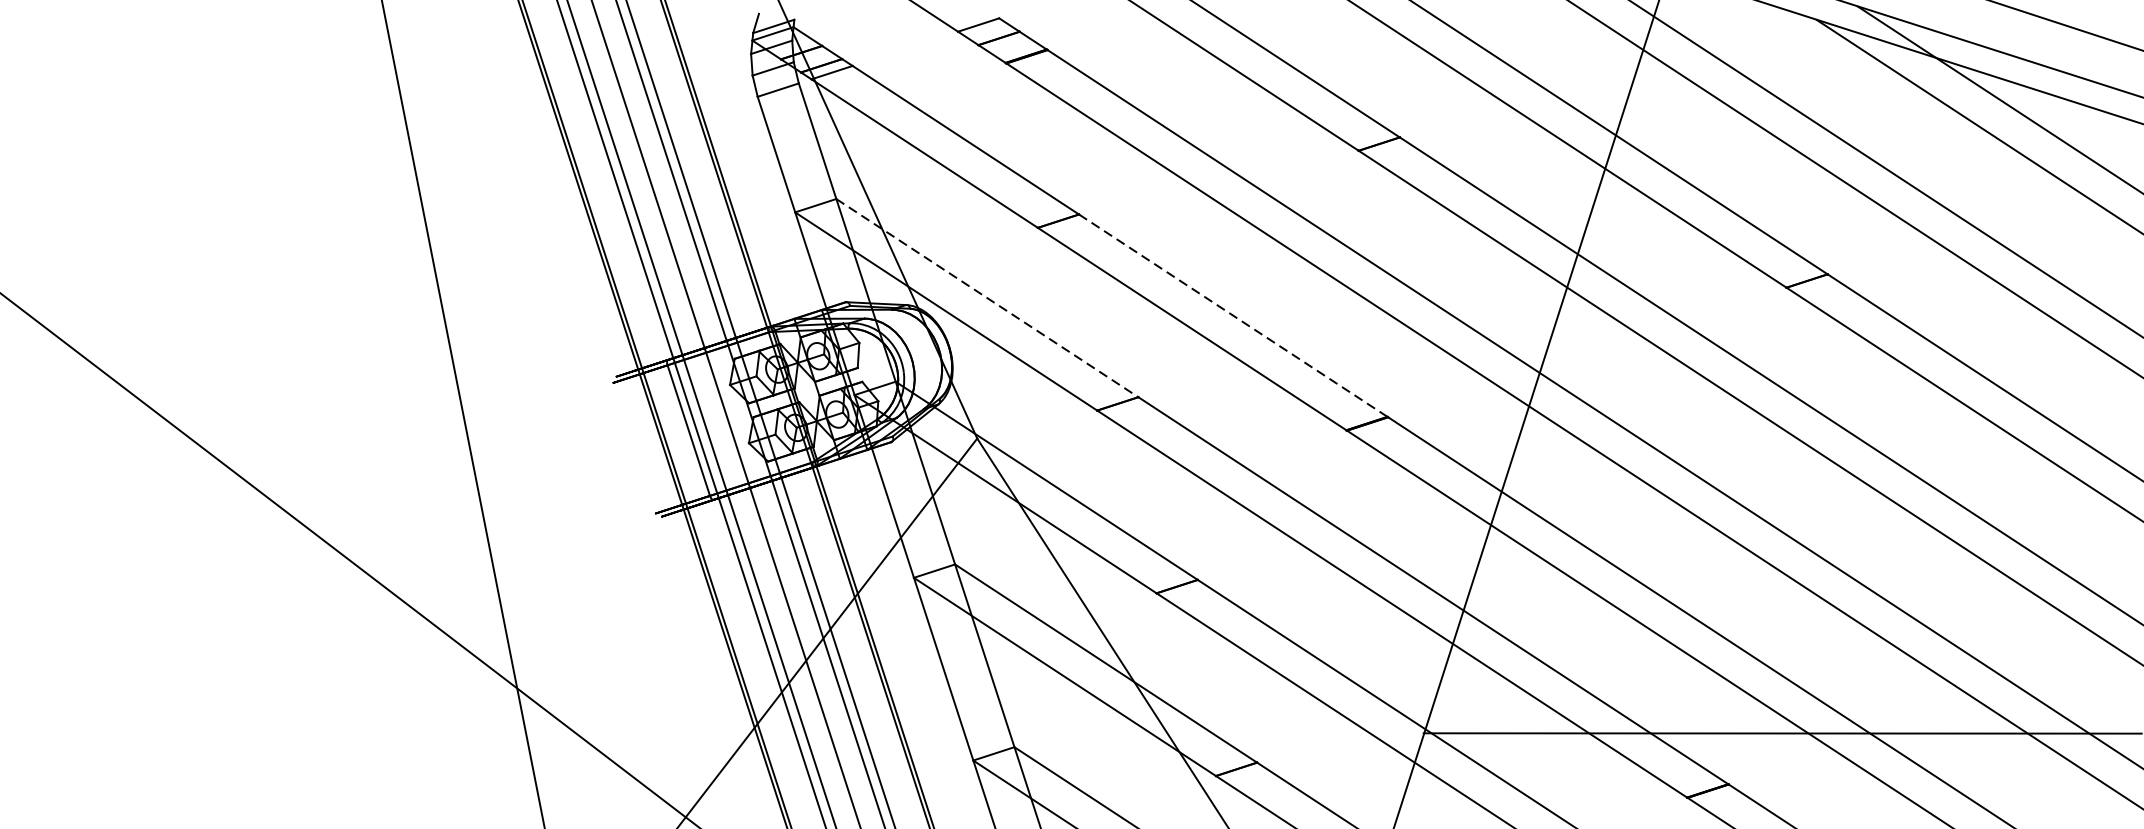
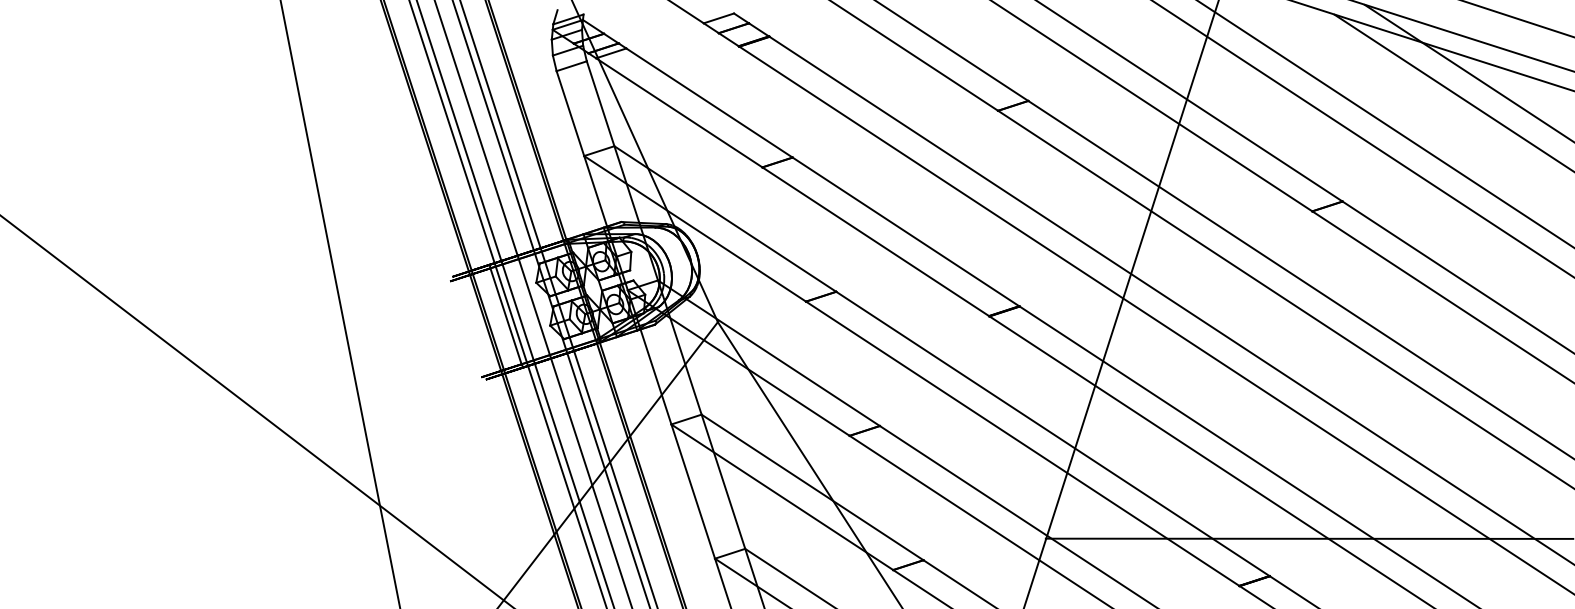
line: (987, 298) -> (725, 219), dashed -> solid
line: (1234, 316) -> (906, 232), dashed -> solid

